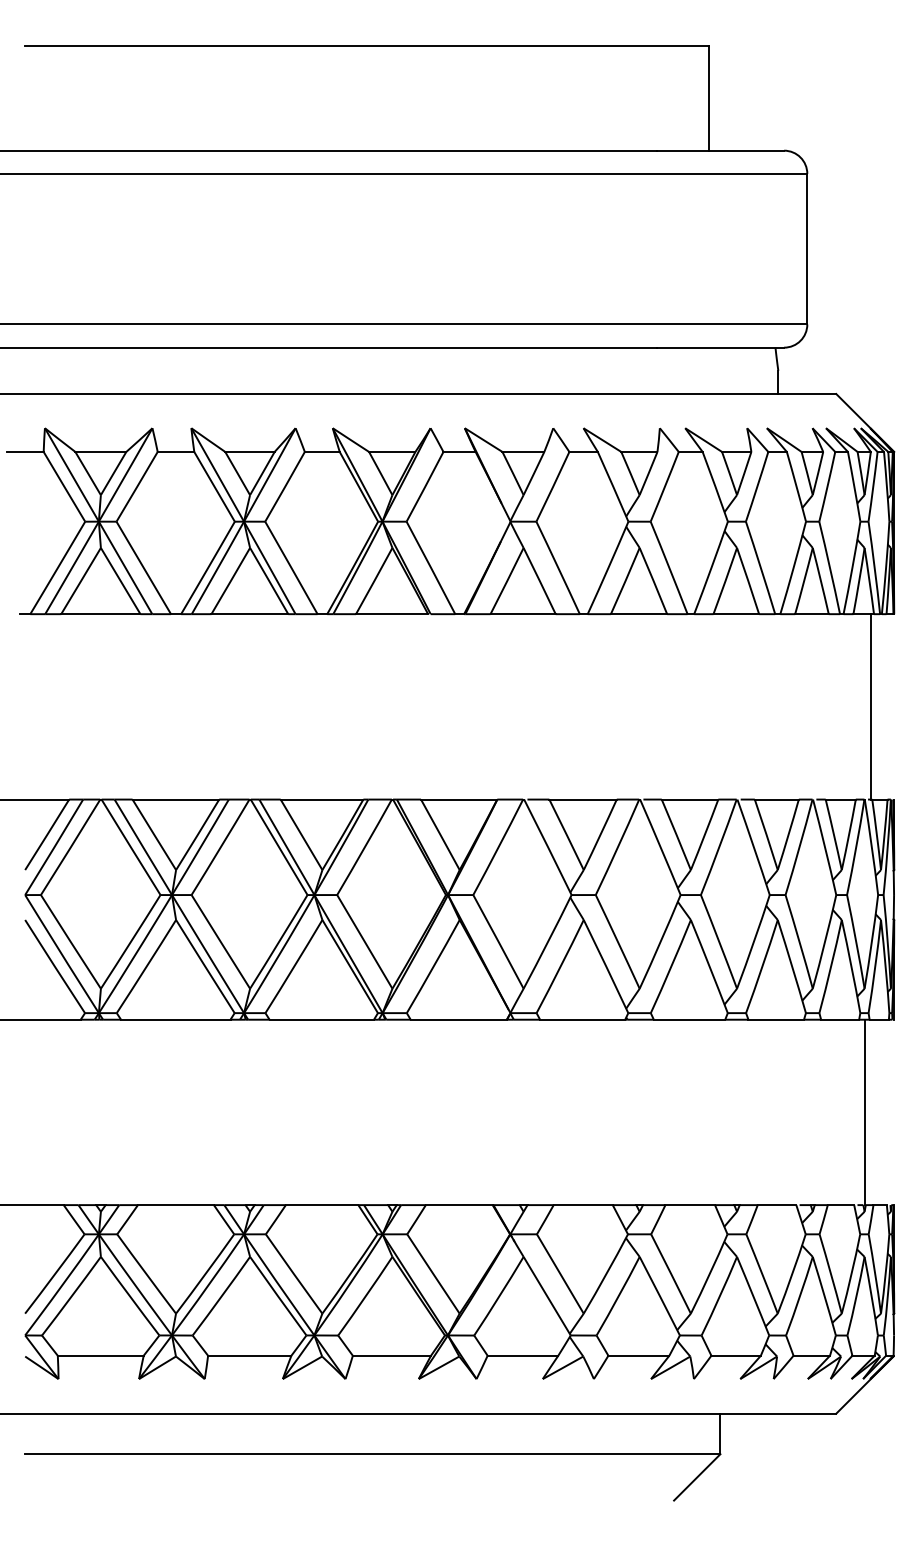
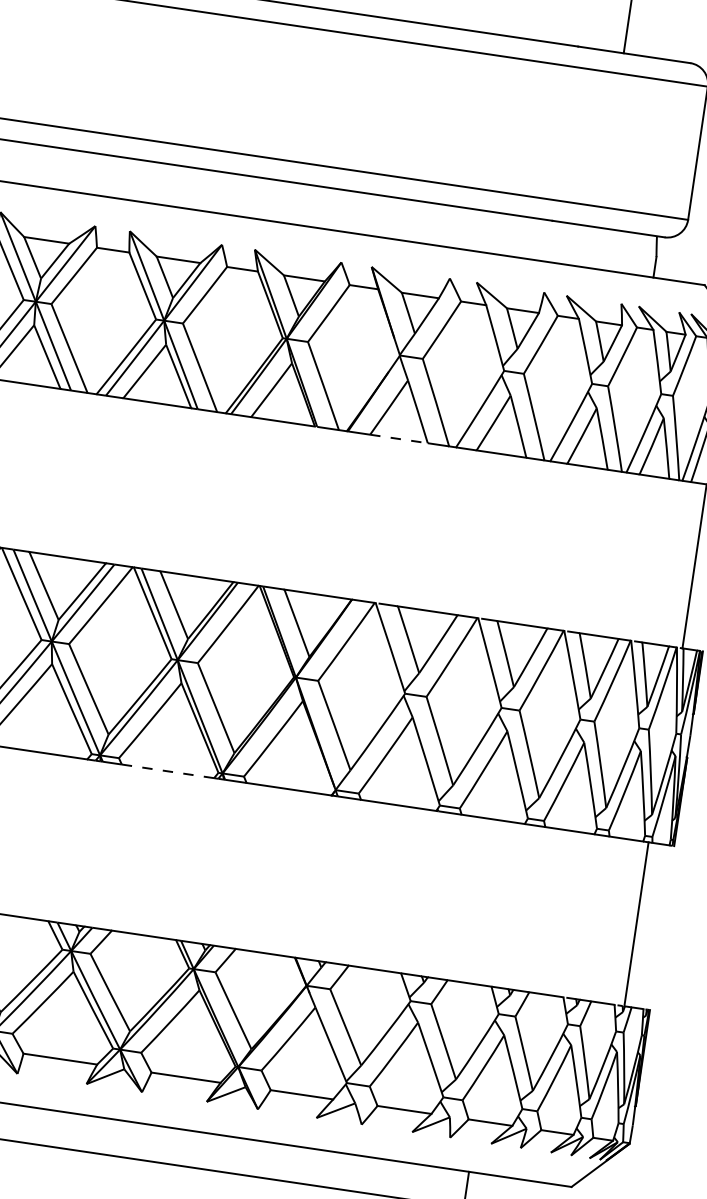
line: (523, 614) -> (399, 439), solid -> dashed
line: (322, 1019) -> (168, 771), solid -> dashed

